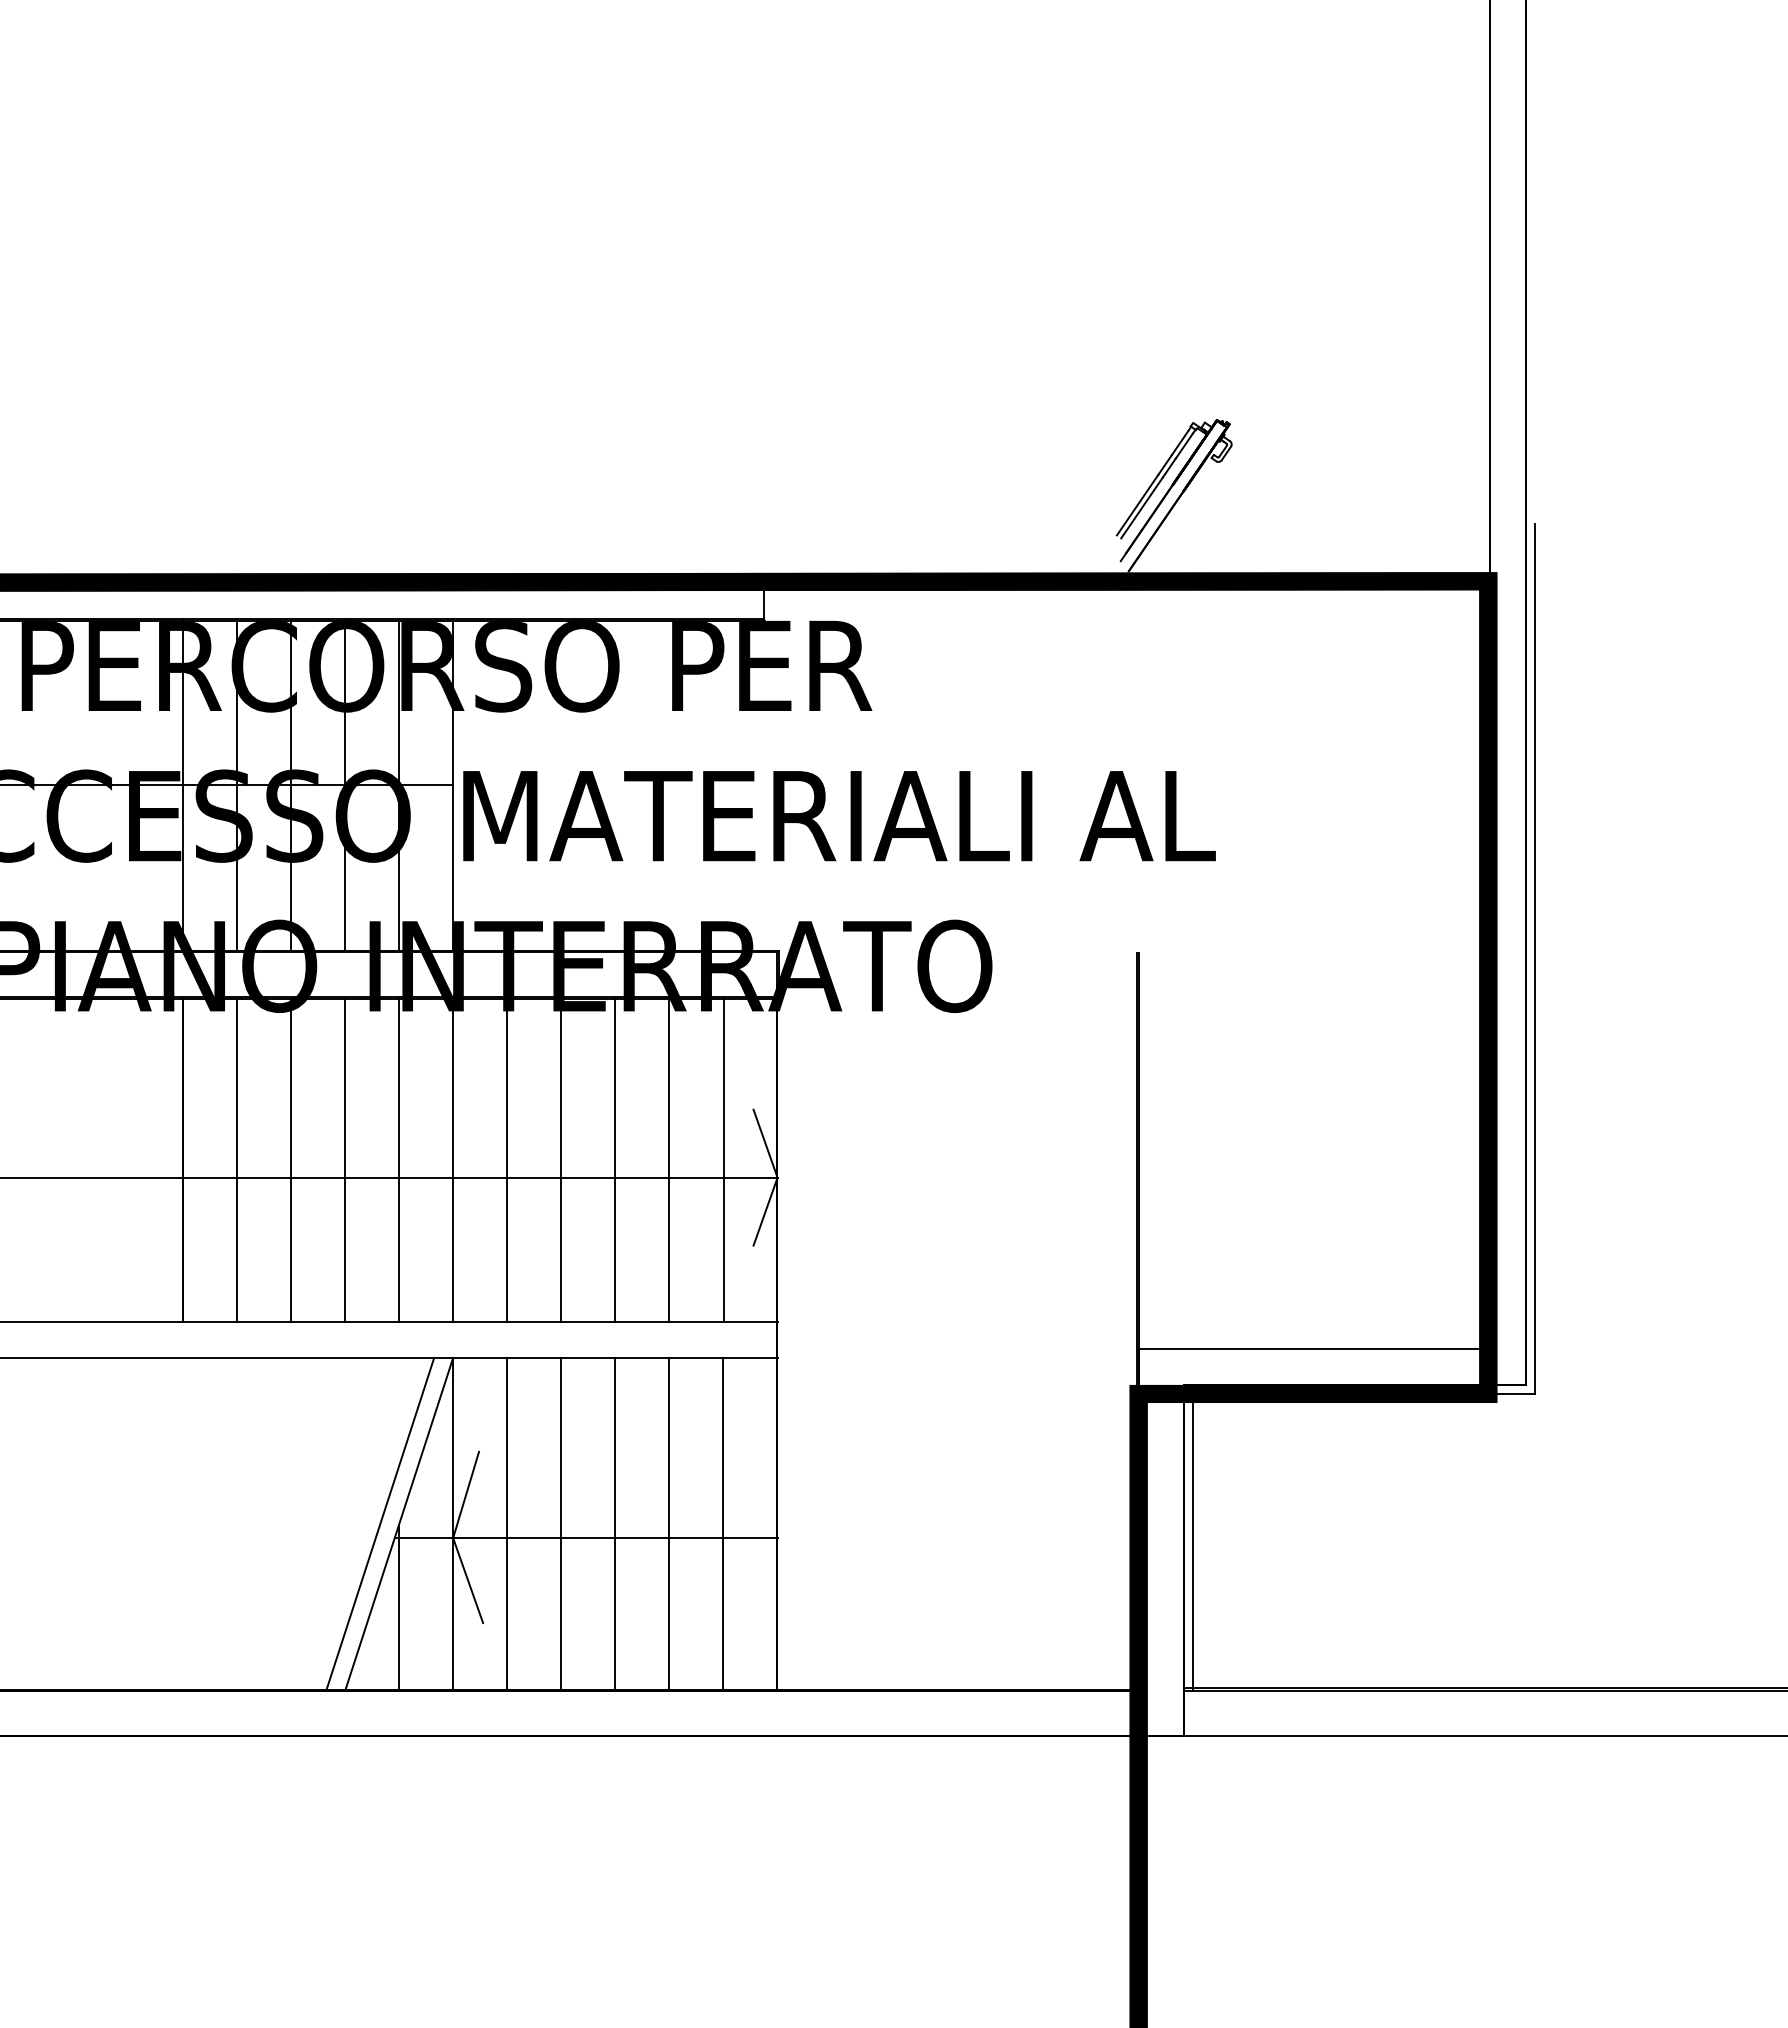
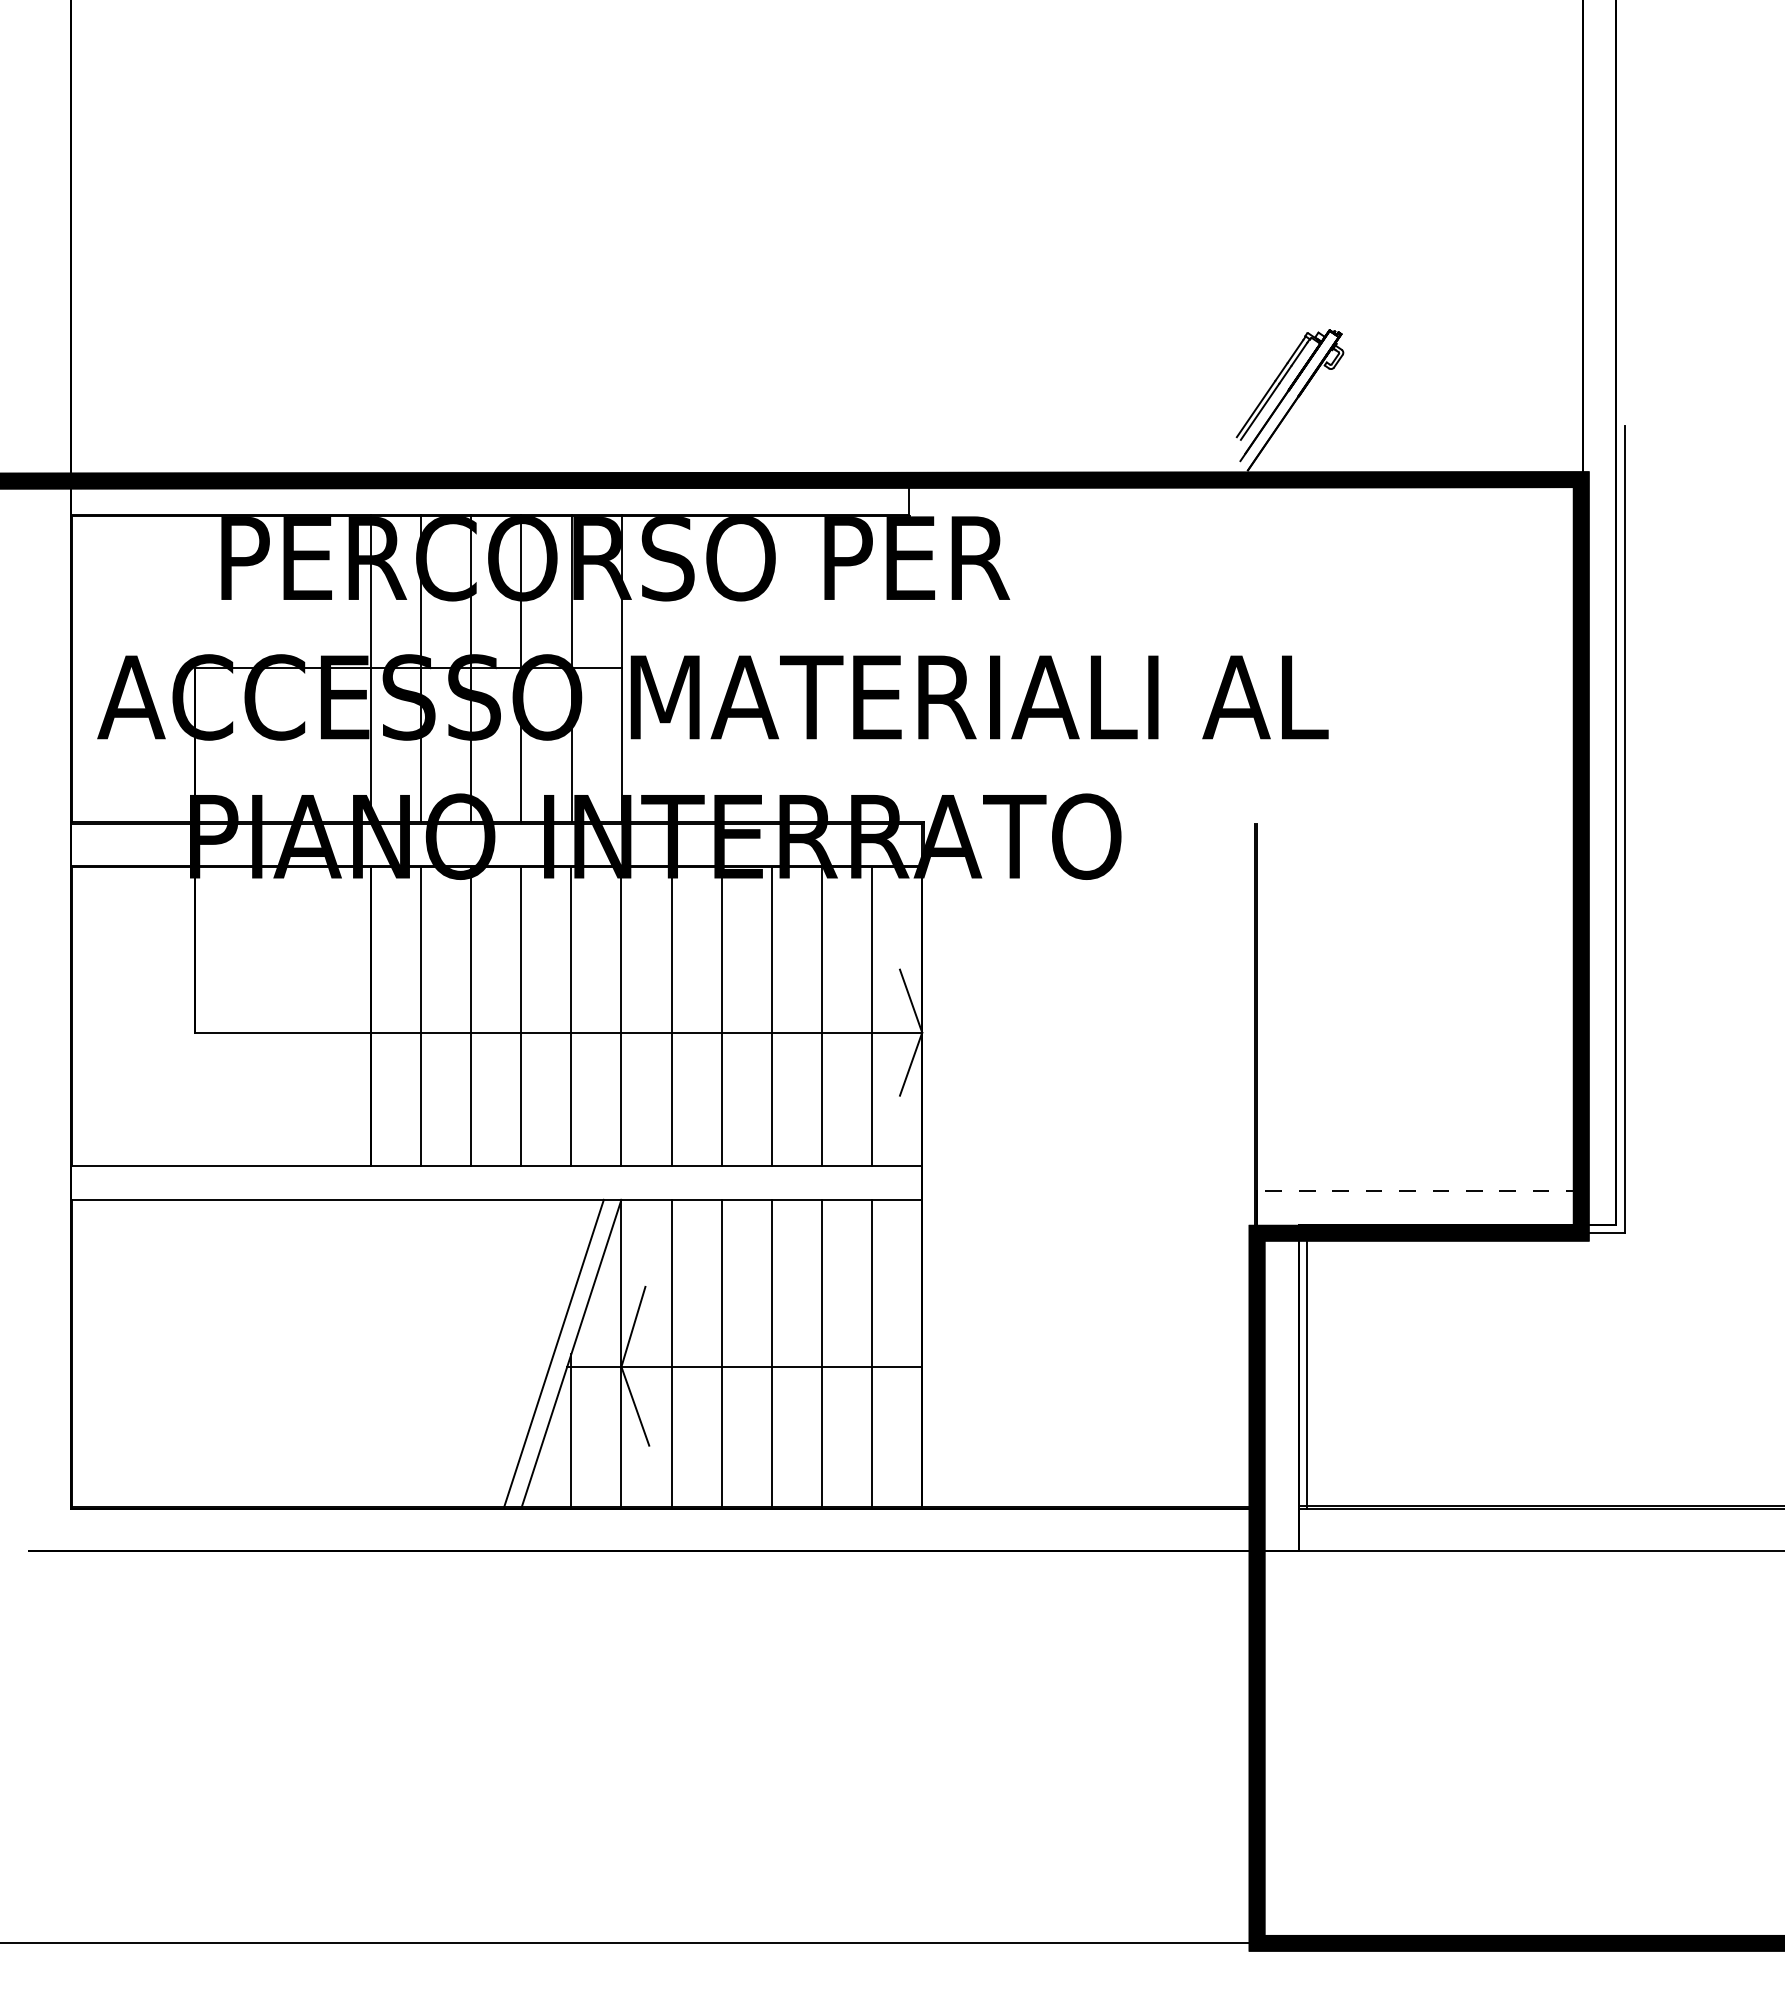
line: (1313, 1348) -> (1419, 1191), solid -> dashed

